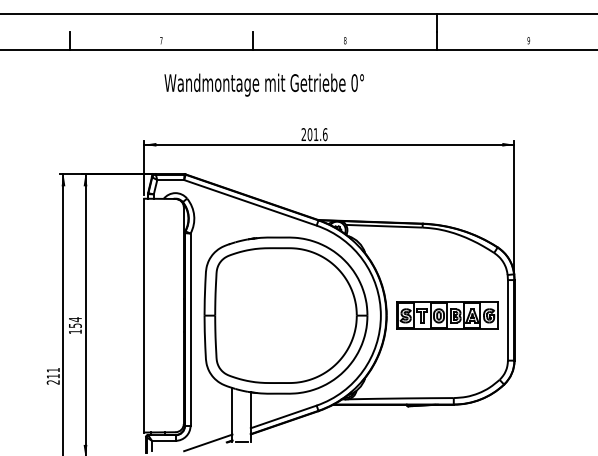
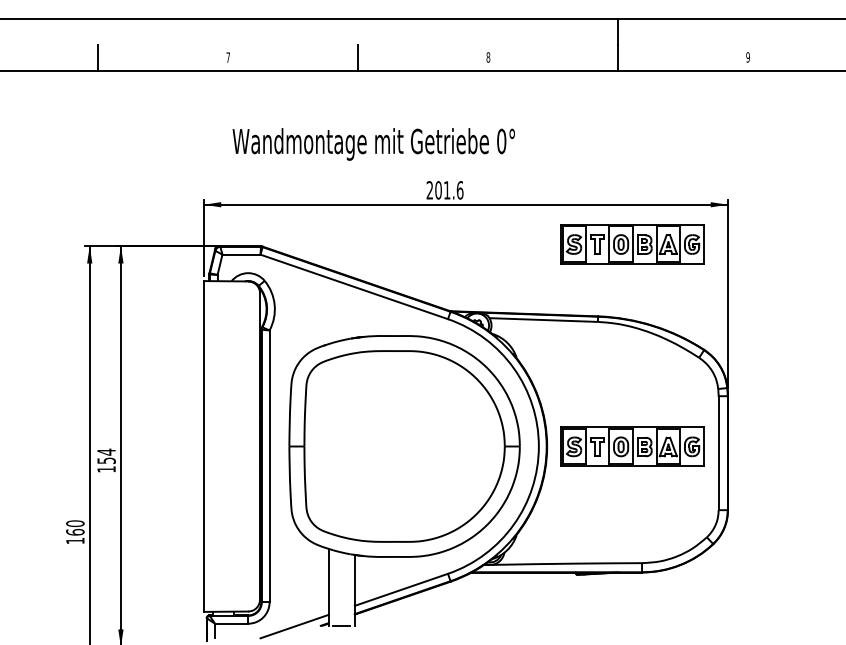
text: (263, 84) -> (372, 143), moved
part: (447, 172) -> (633, 243), added
text: (52, 375) -> (74, 531), 211 -> 160

